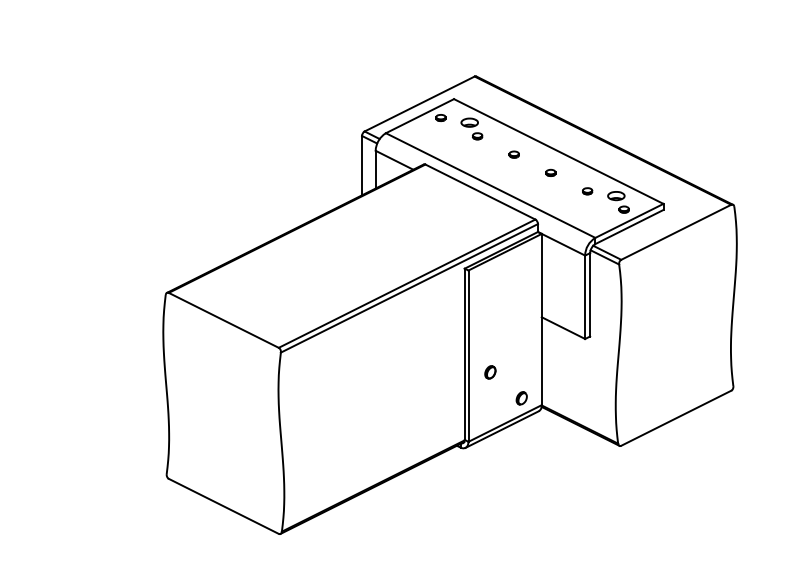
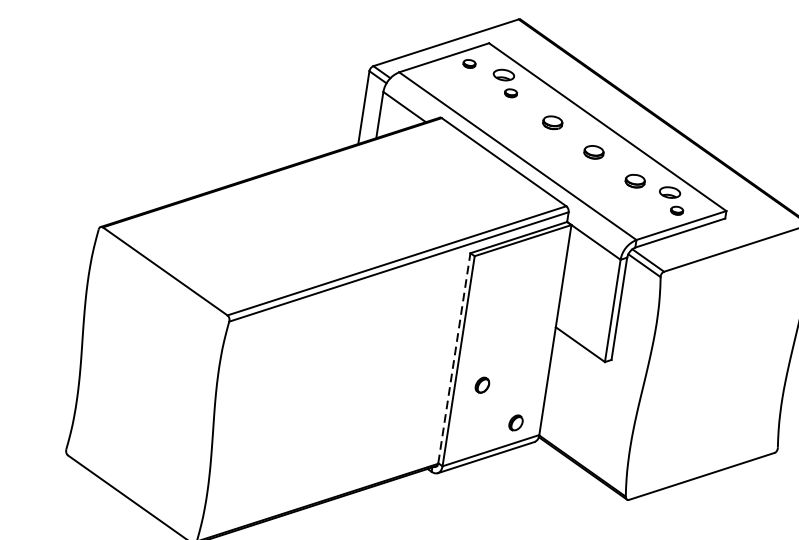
part: (513, 154) -> (551, 122), size x1.6
part: (550, 172) -> (593, 151), size x1.6
part: (587, 191) -> (635, 181), size x1.6
line: (464, 354) -> (454, 358), solid -> dashed

